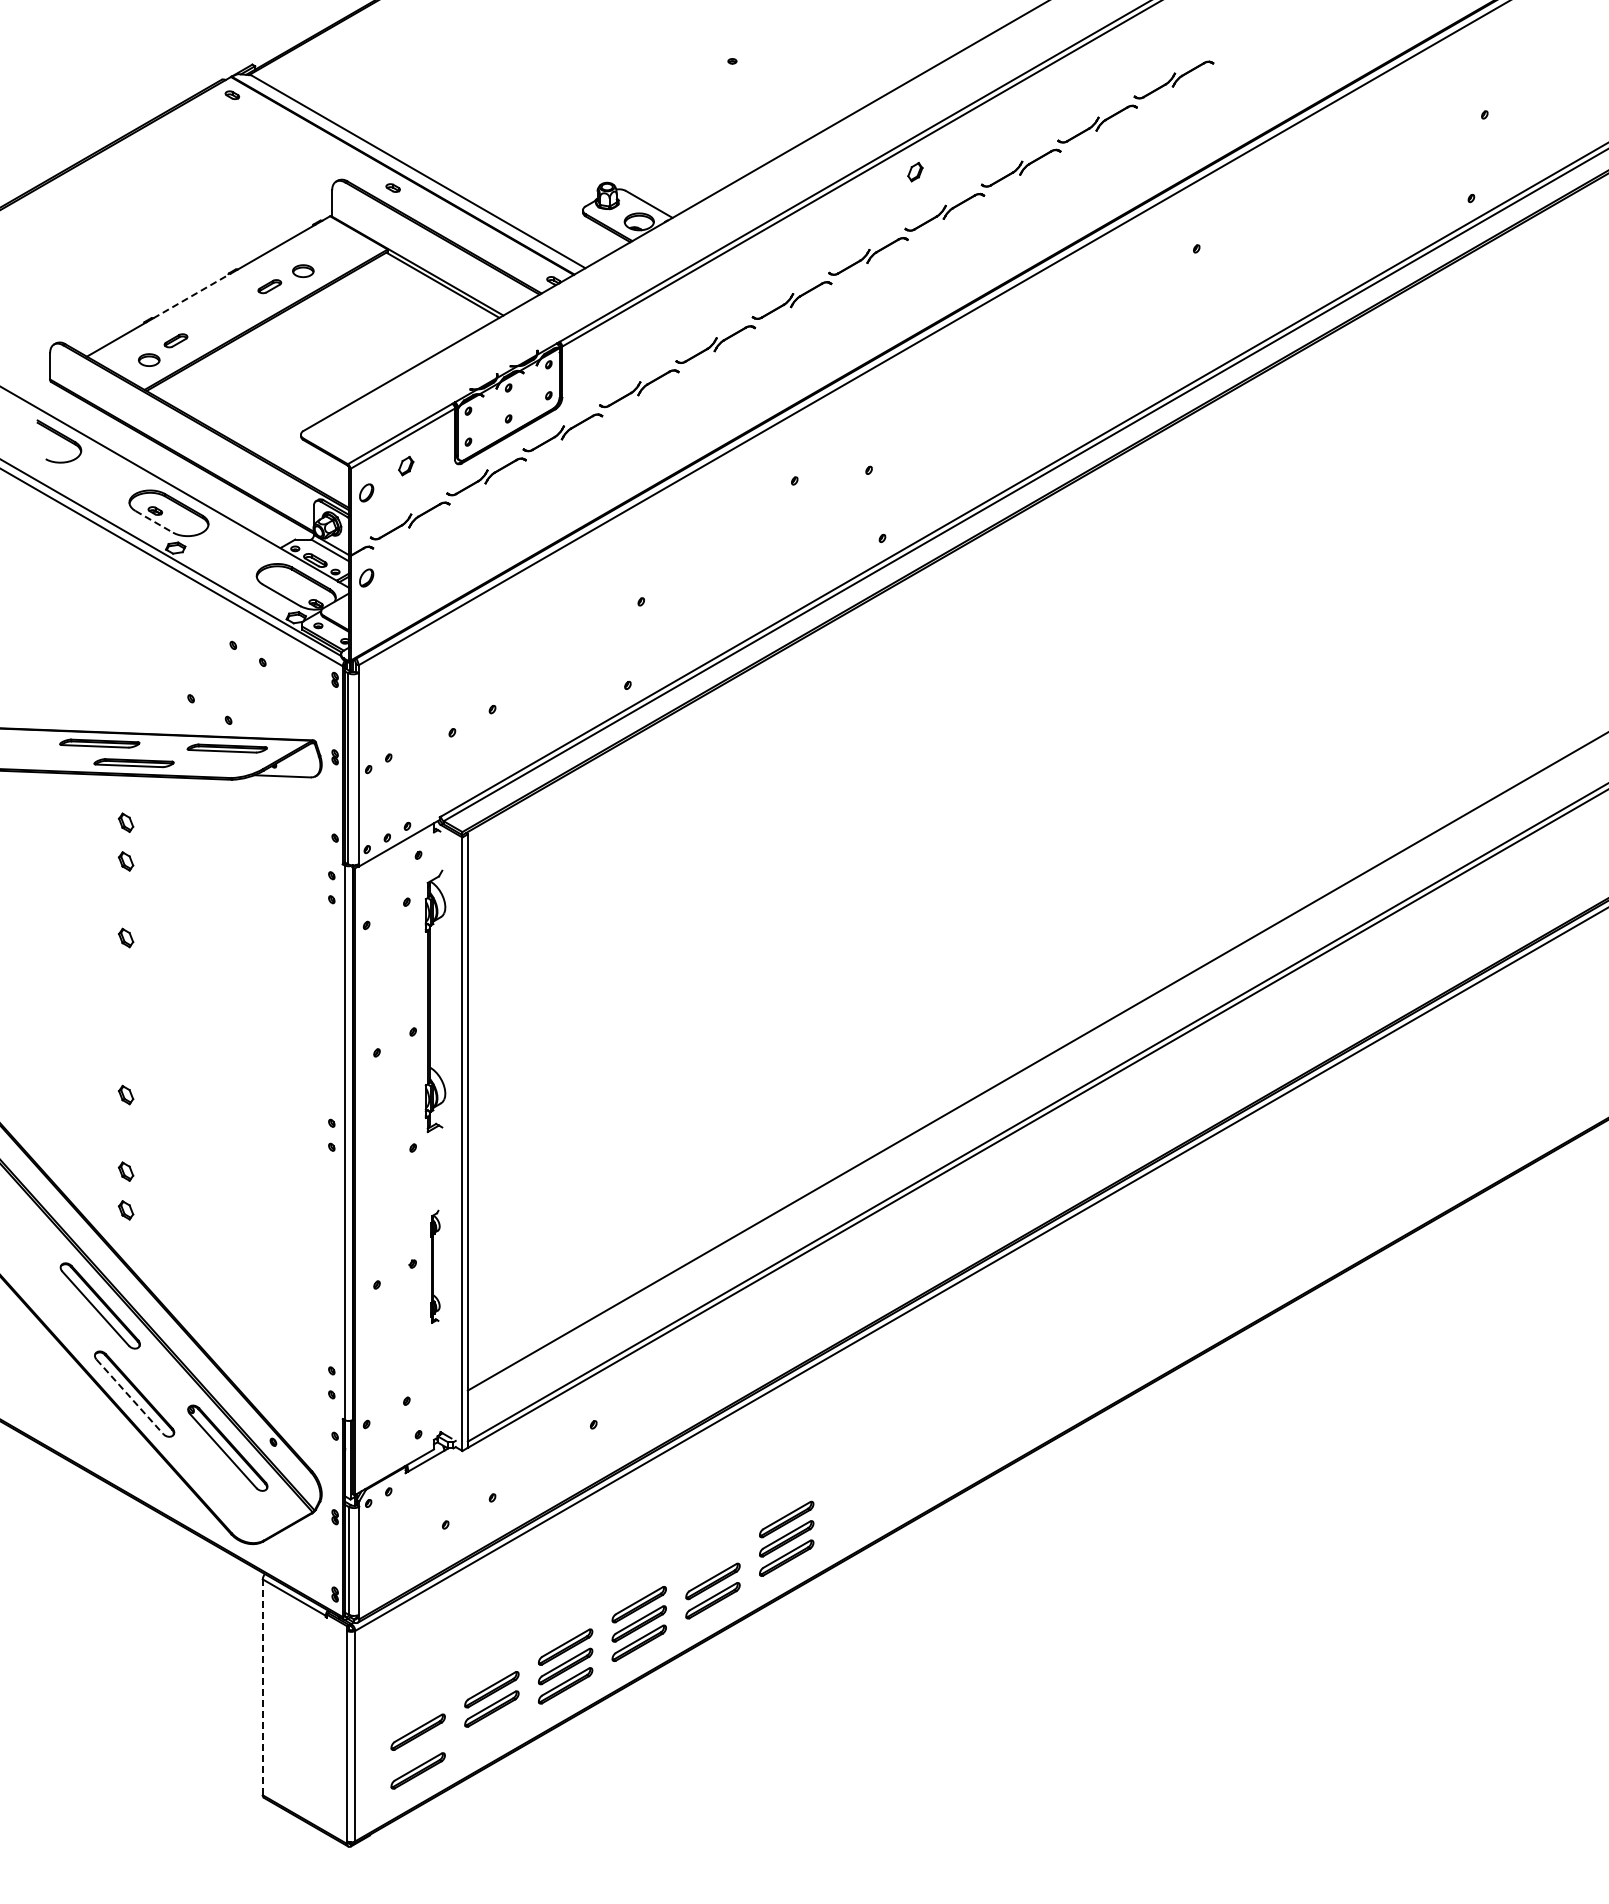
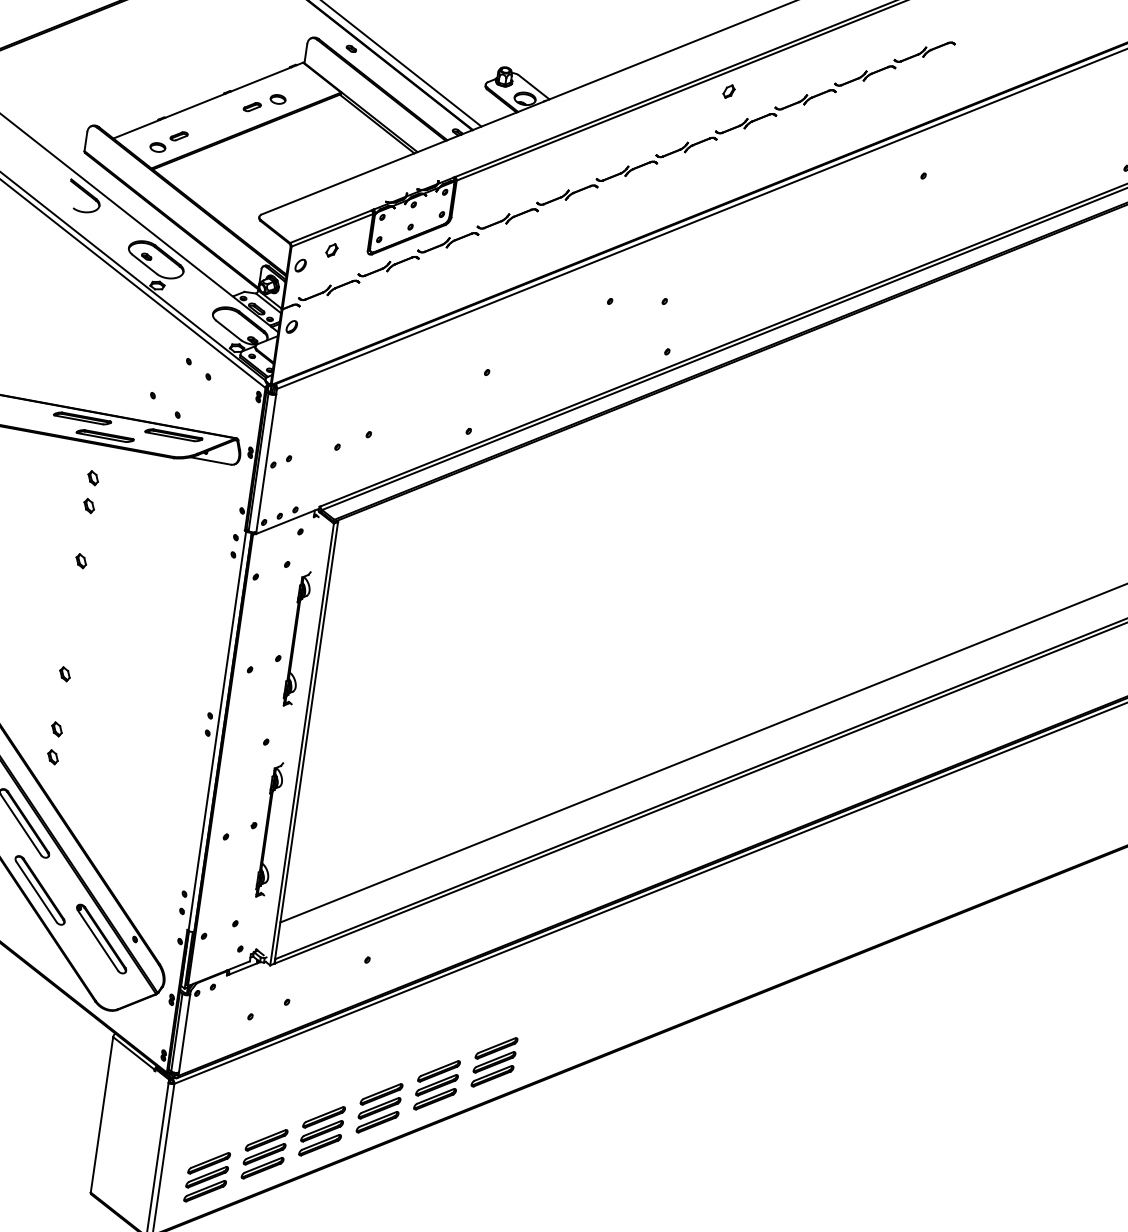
line: (192, 295) -> (195, 105), dashed -> solid
line: (154, 521) -> (144, 264), dashed -> solid
part: (435, 1001) -> (297, 638), size x0.71
part: (435, 1266) -> (269, 829), size x1.67
line: (130, 1397) -> (36, 892), dashed -> solid
part: (712, 1561) -> (438, 1070), added
line: (262, 1687) -> (101, 1114), dashed -> solid
part: (491, 1728) -> (262, 1168), added
part: (417, 1751) -> (206, 1177), added

